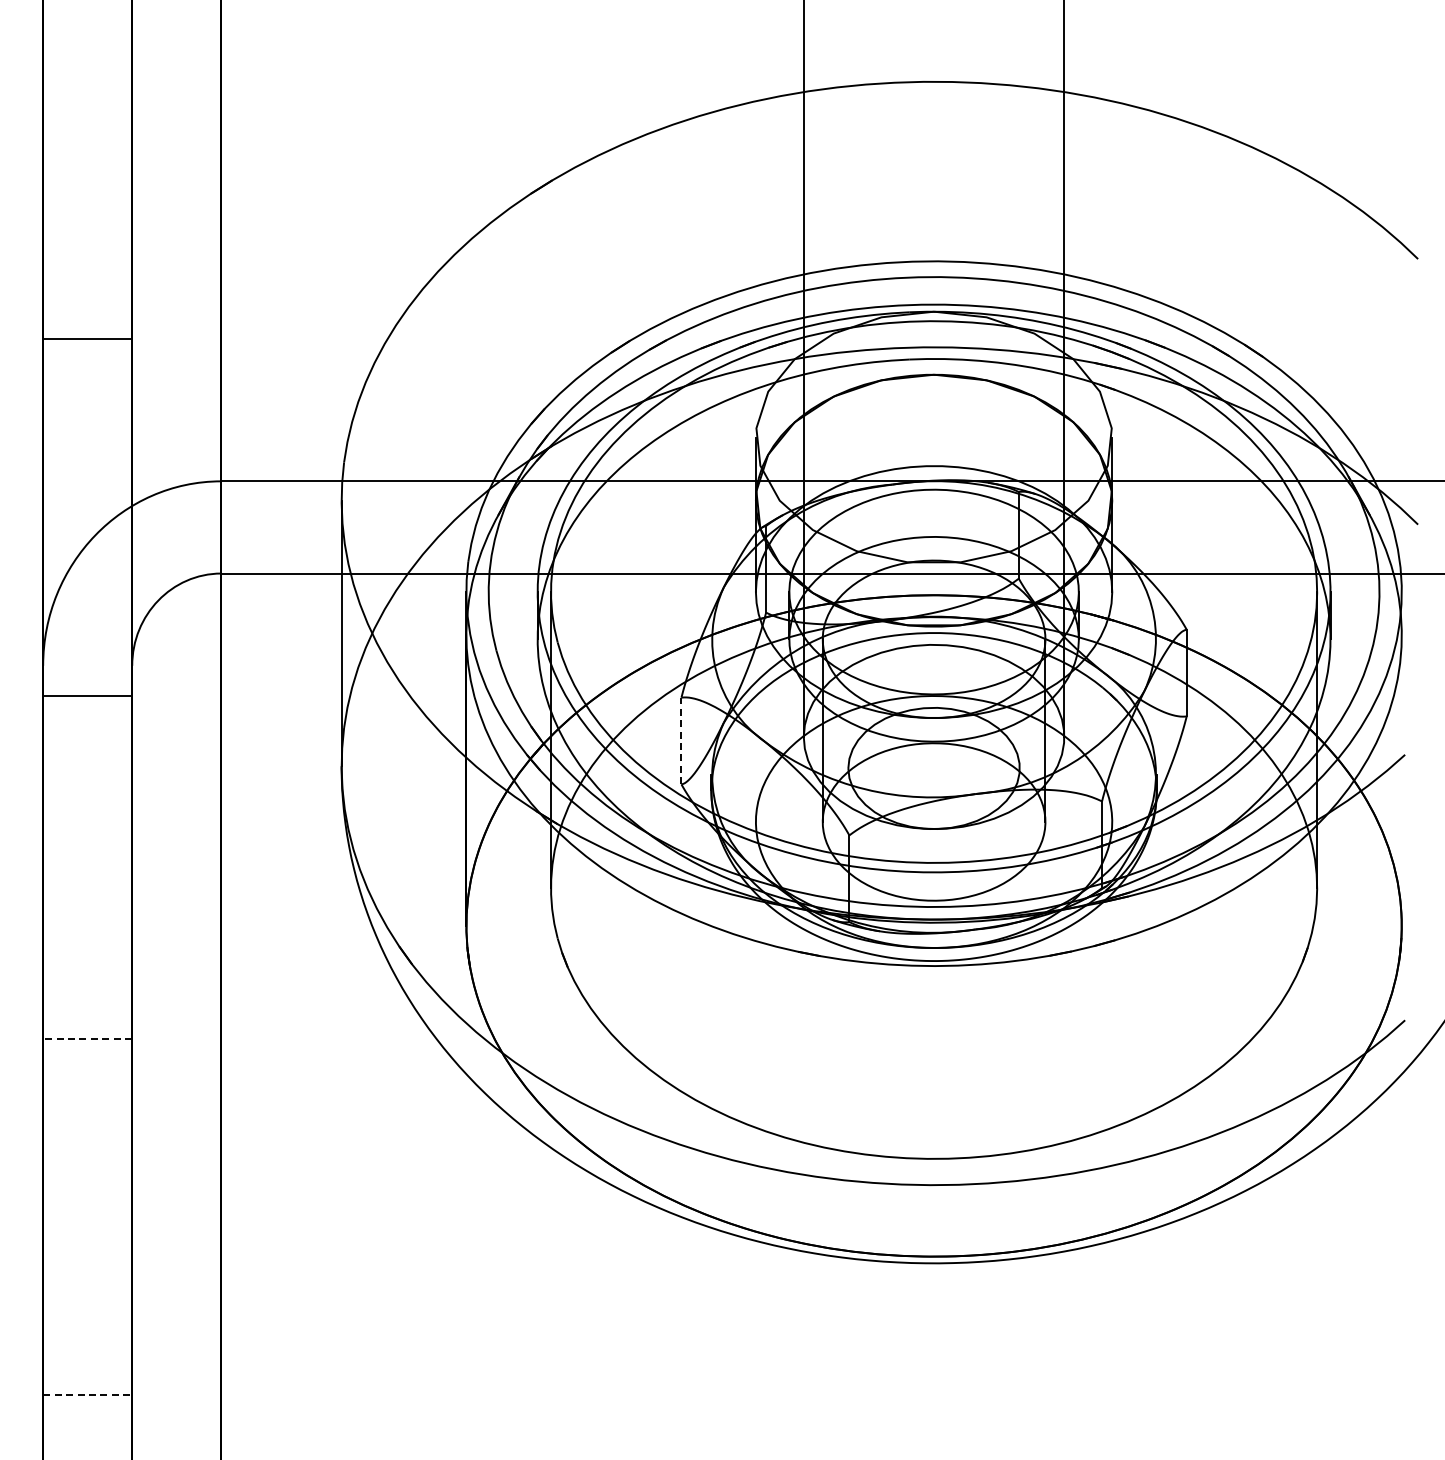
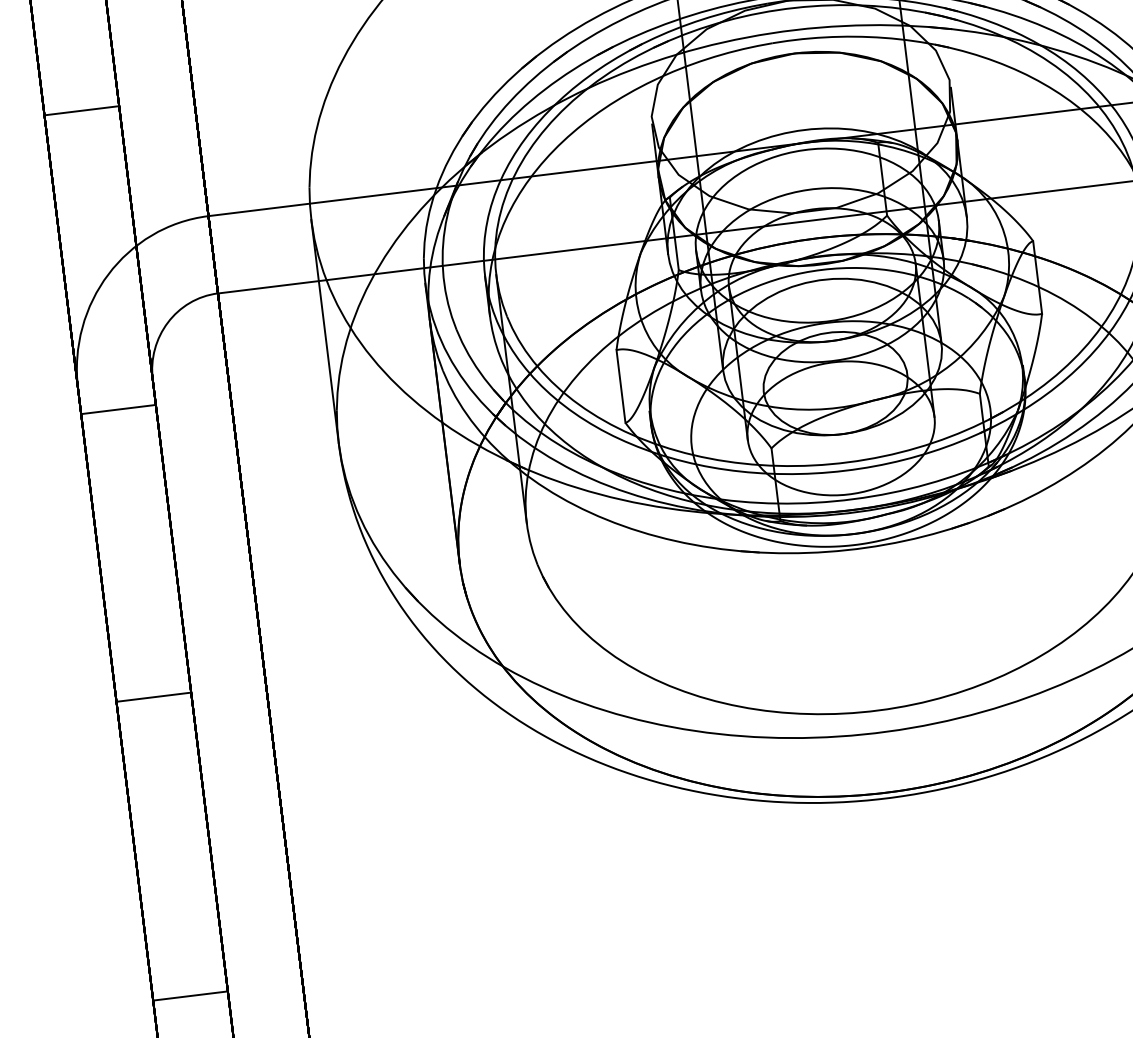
line: (681, 740) -> (620, 386), dashed -> solid
line: (87, 1038) -> (153, 697), dashed -> solid
line: (87, 1395) -> (190, 996), dashed -> solid

